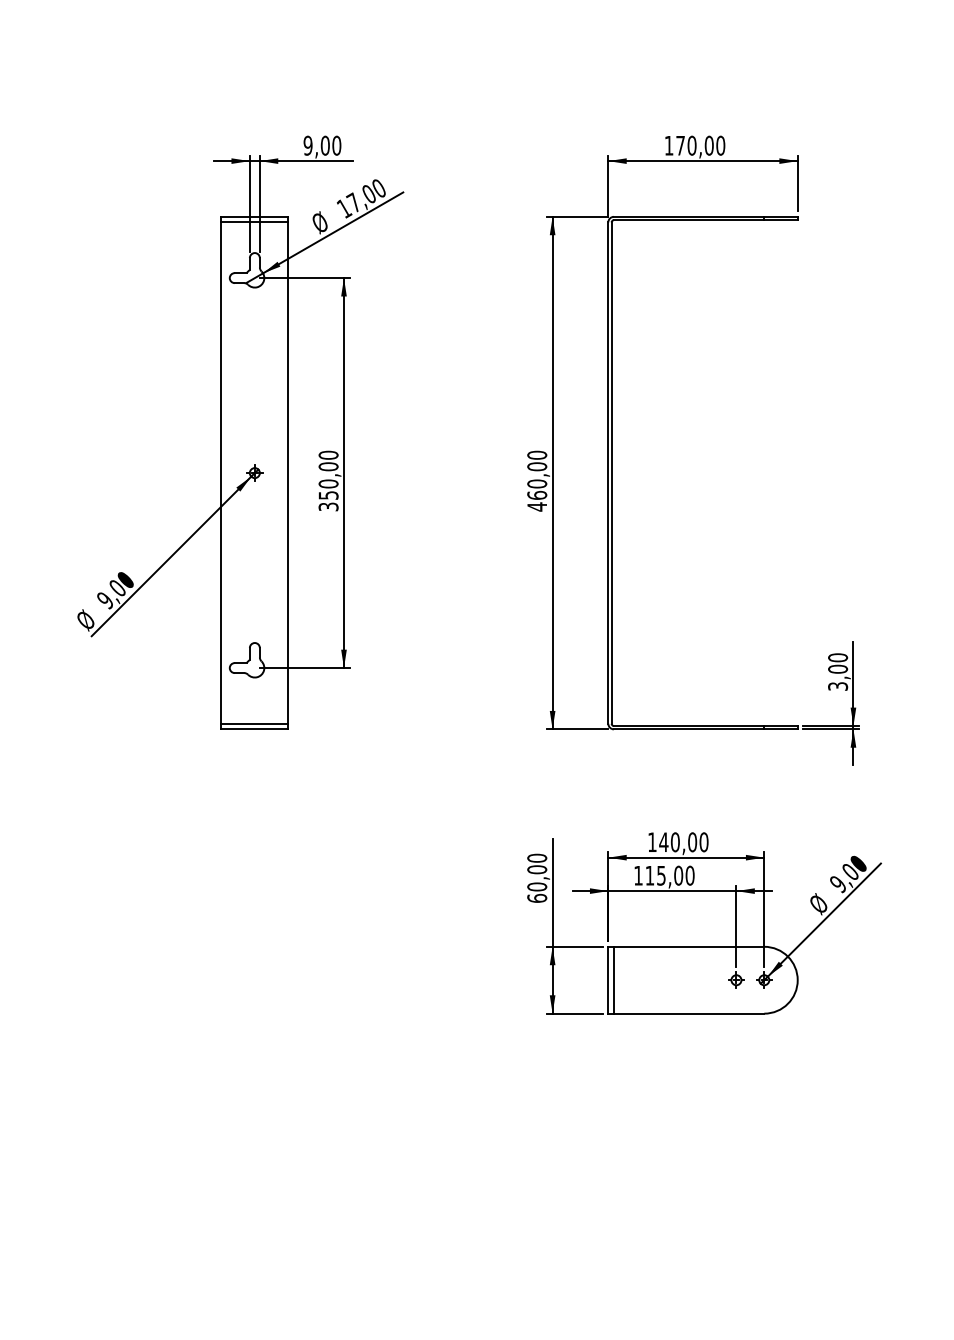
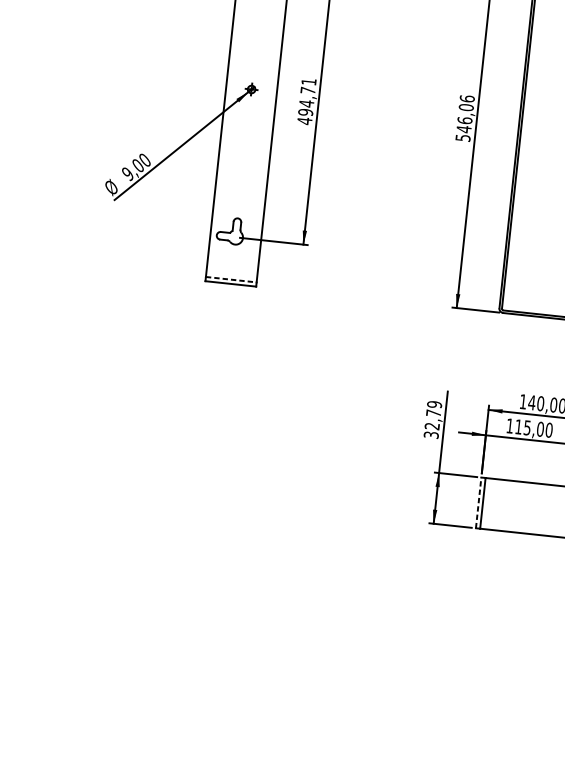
text: (328, 480) -> (306, 101), 350,00 -> 494,71
text: (537, 480) -> (465, 118), 460,00 -> 546,06
line: (255, 723) -> (231, 279), solid -> dashed
text: (537, 877) -> (433, 419), 60,00 -> 32,79
line: (608, 979) -> (478, 502), solid -> dashed

